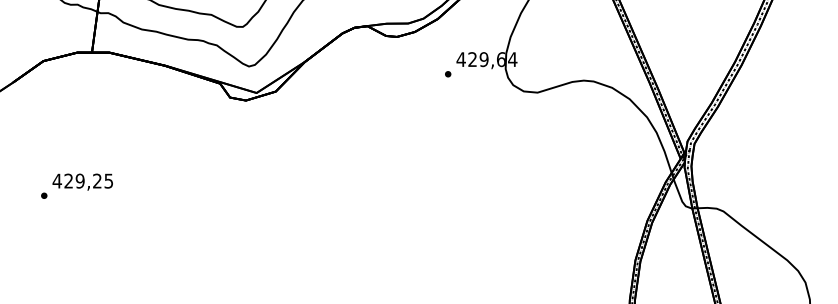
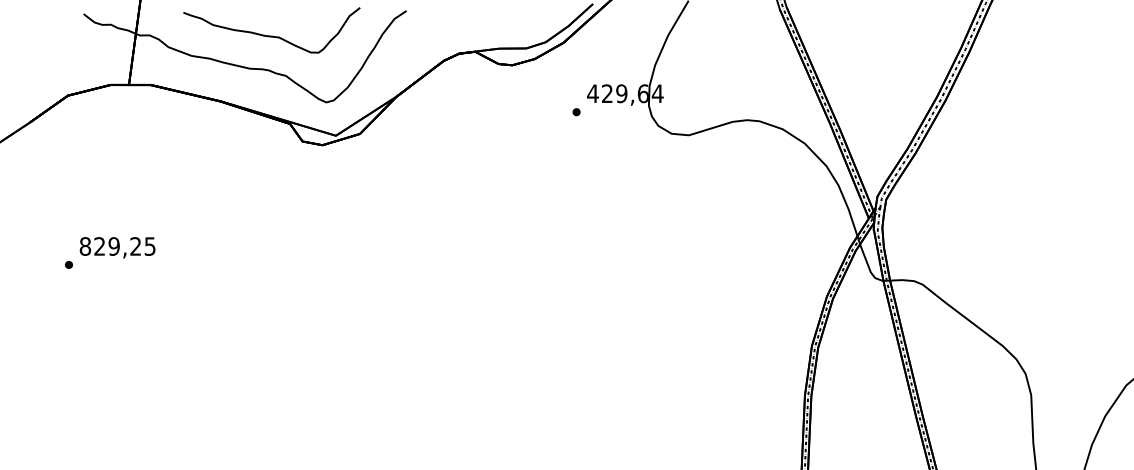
text: (57, 181) -> (85, 246), 429,25 -> 829,25

